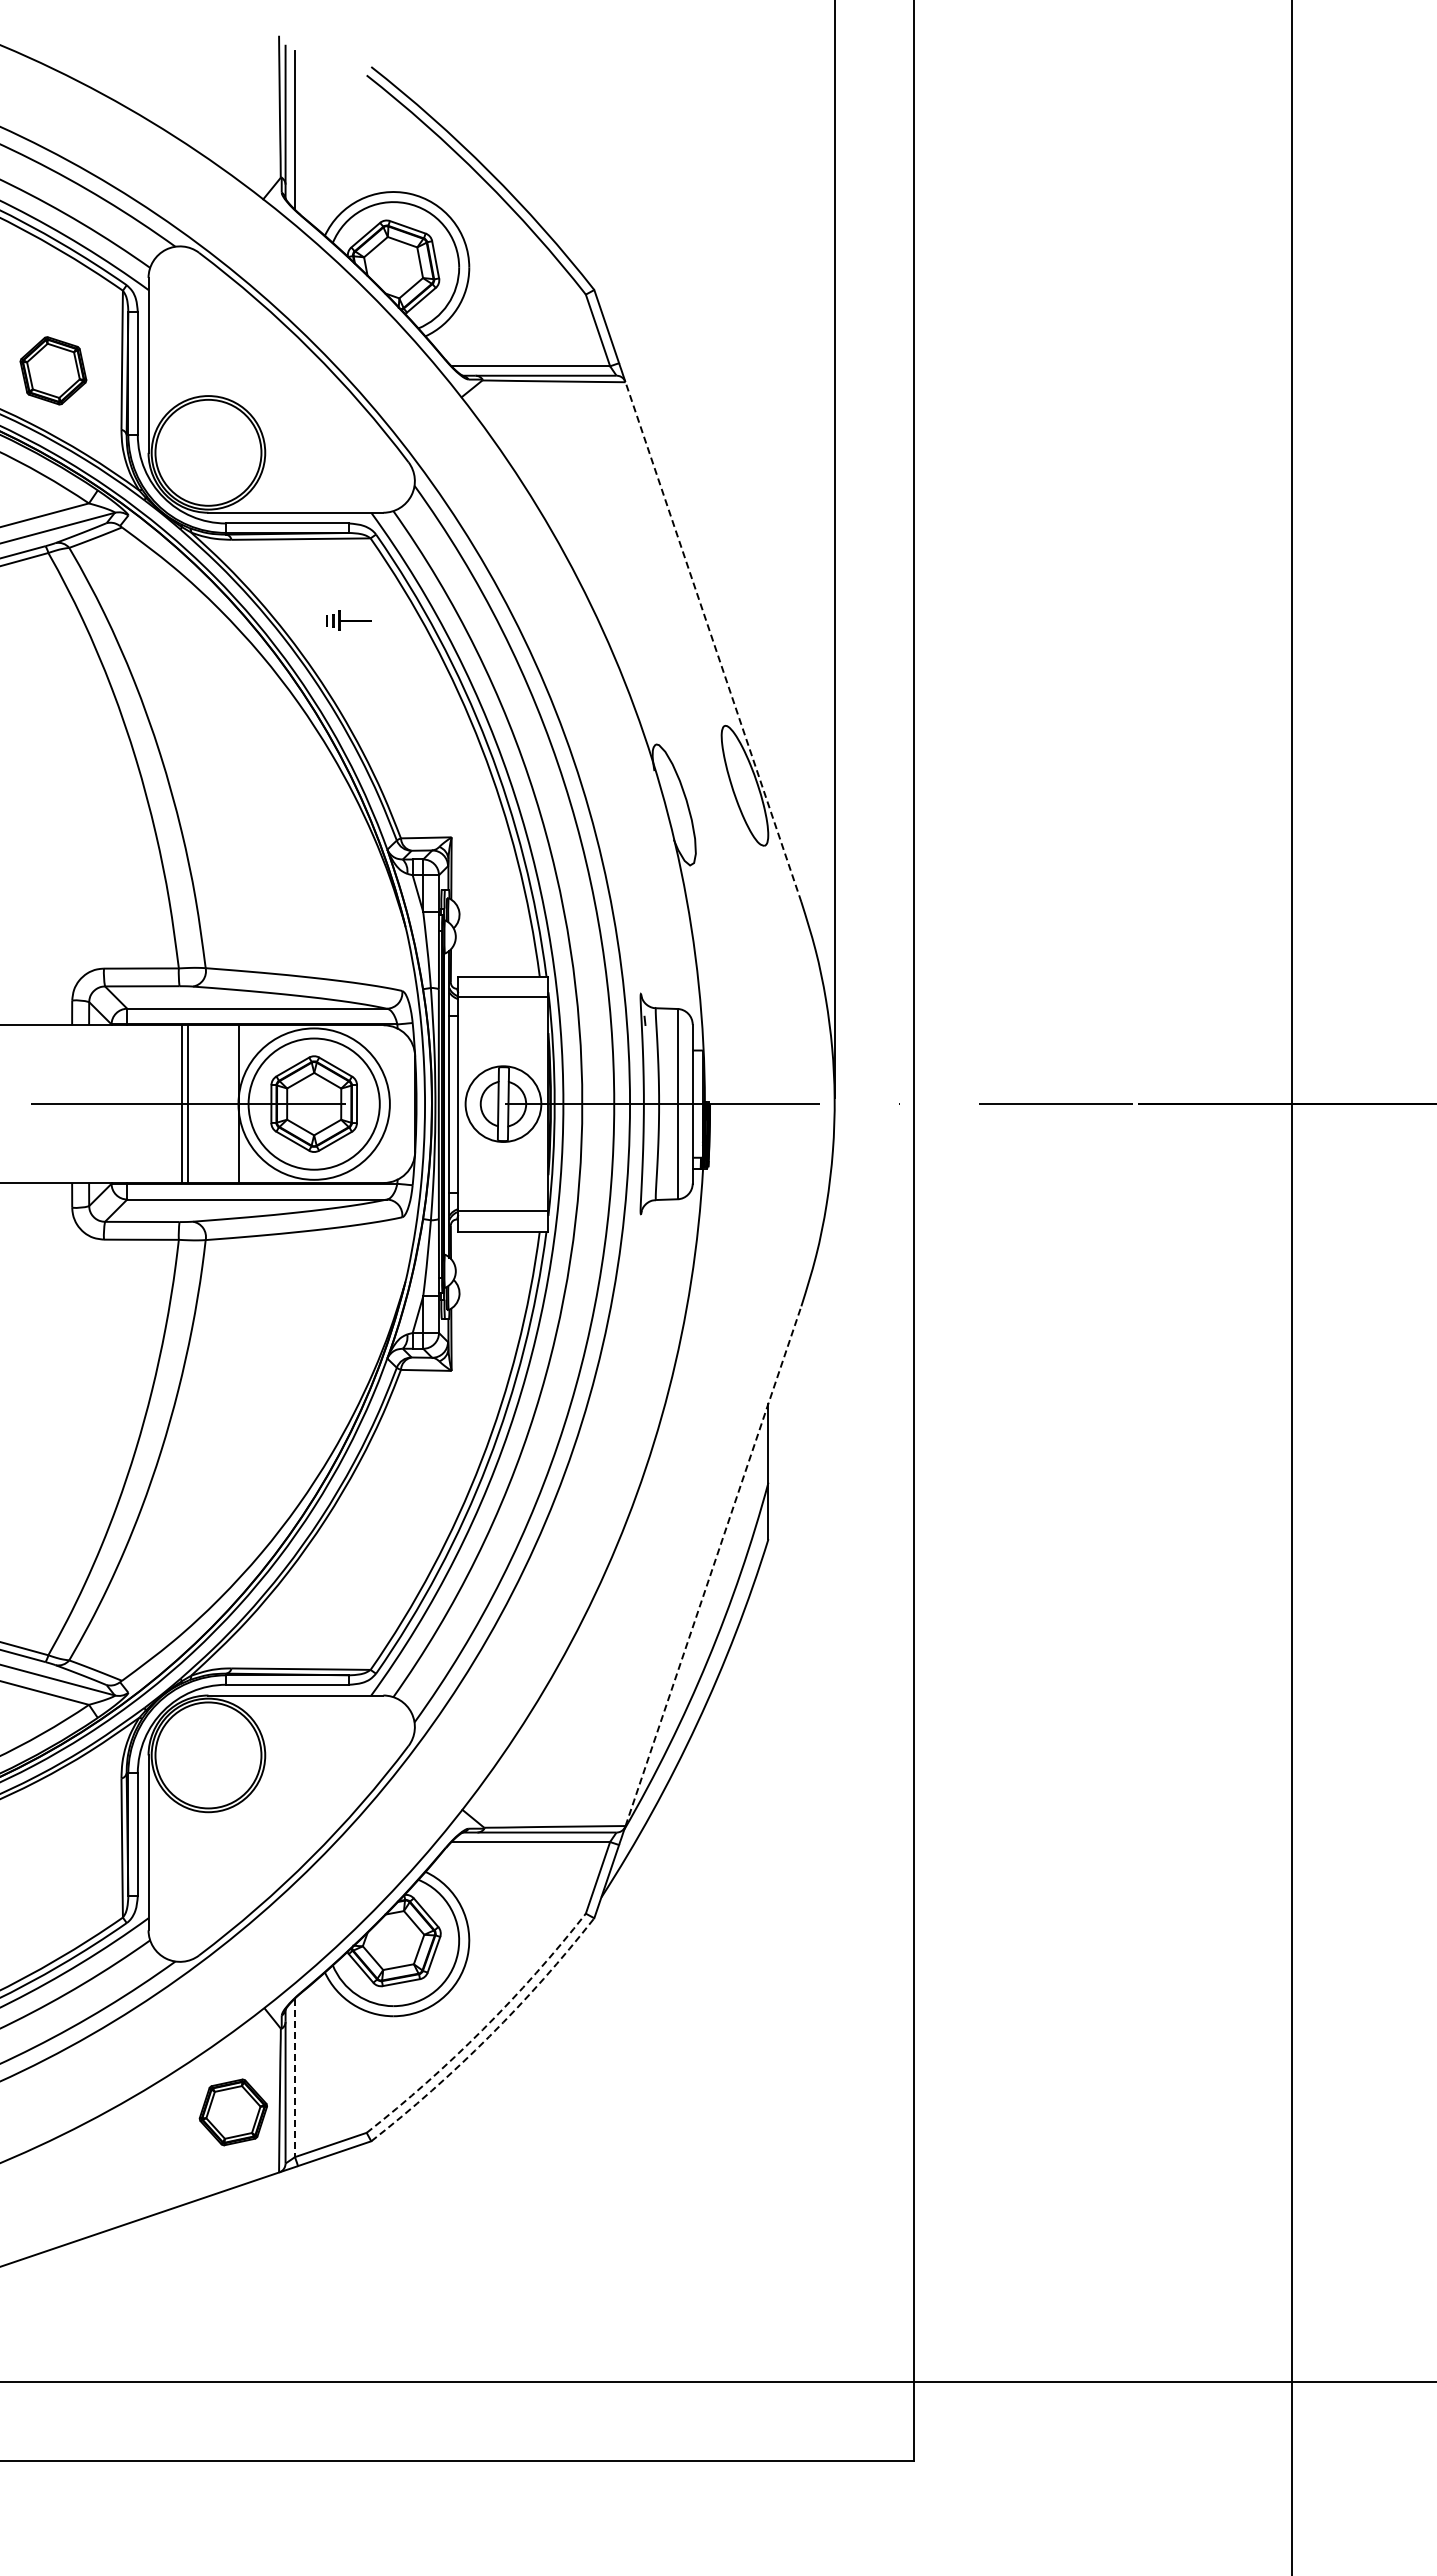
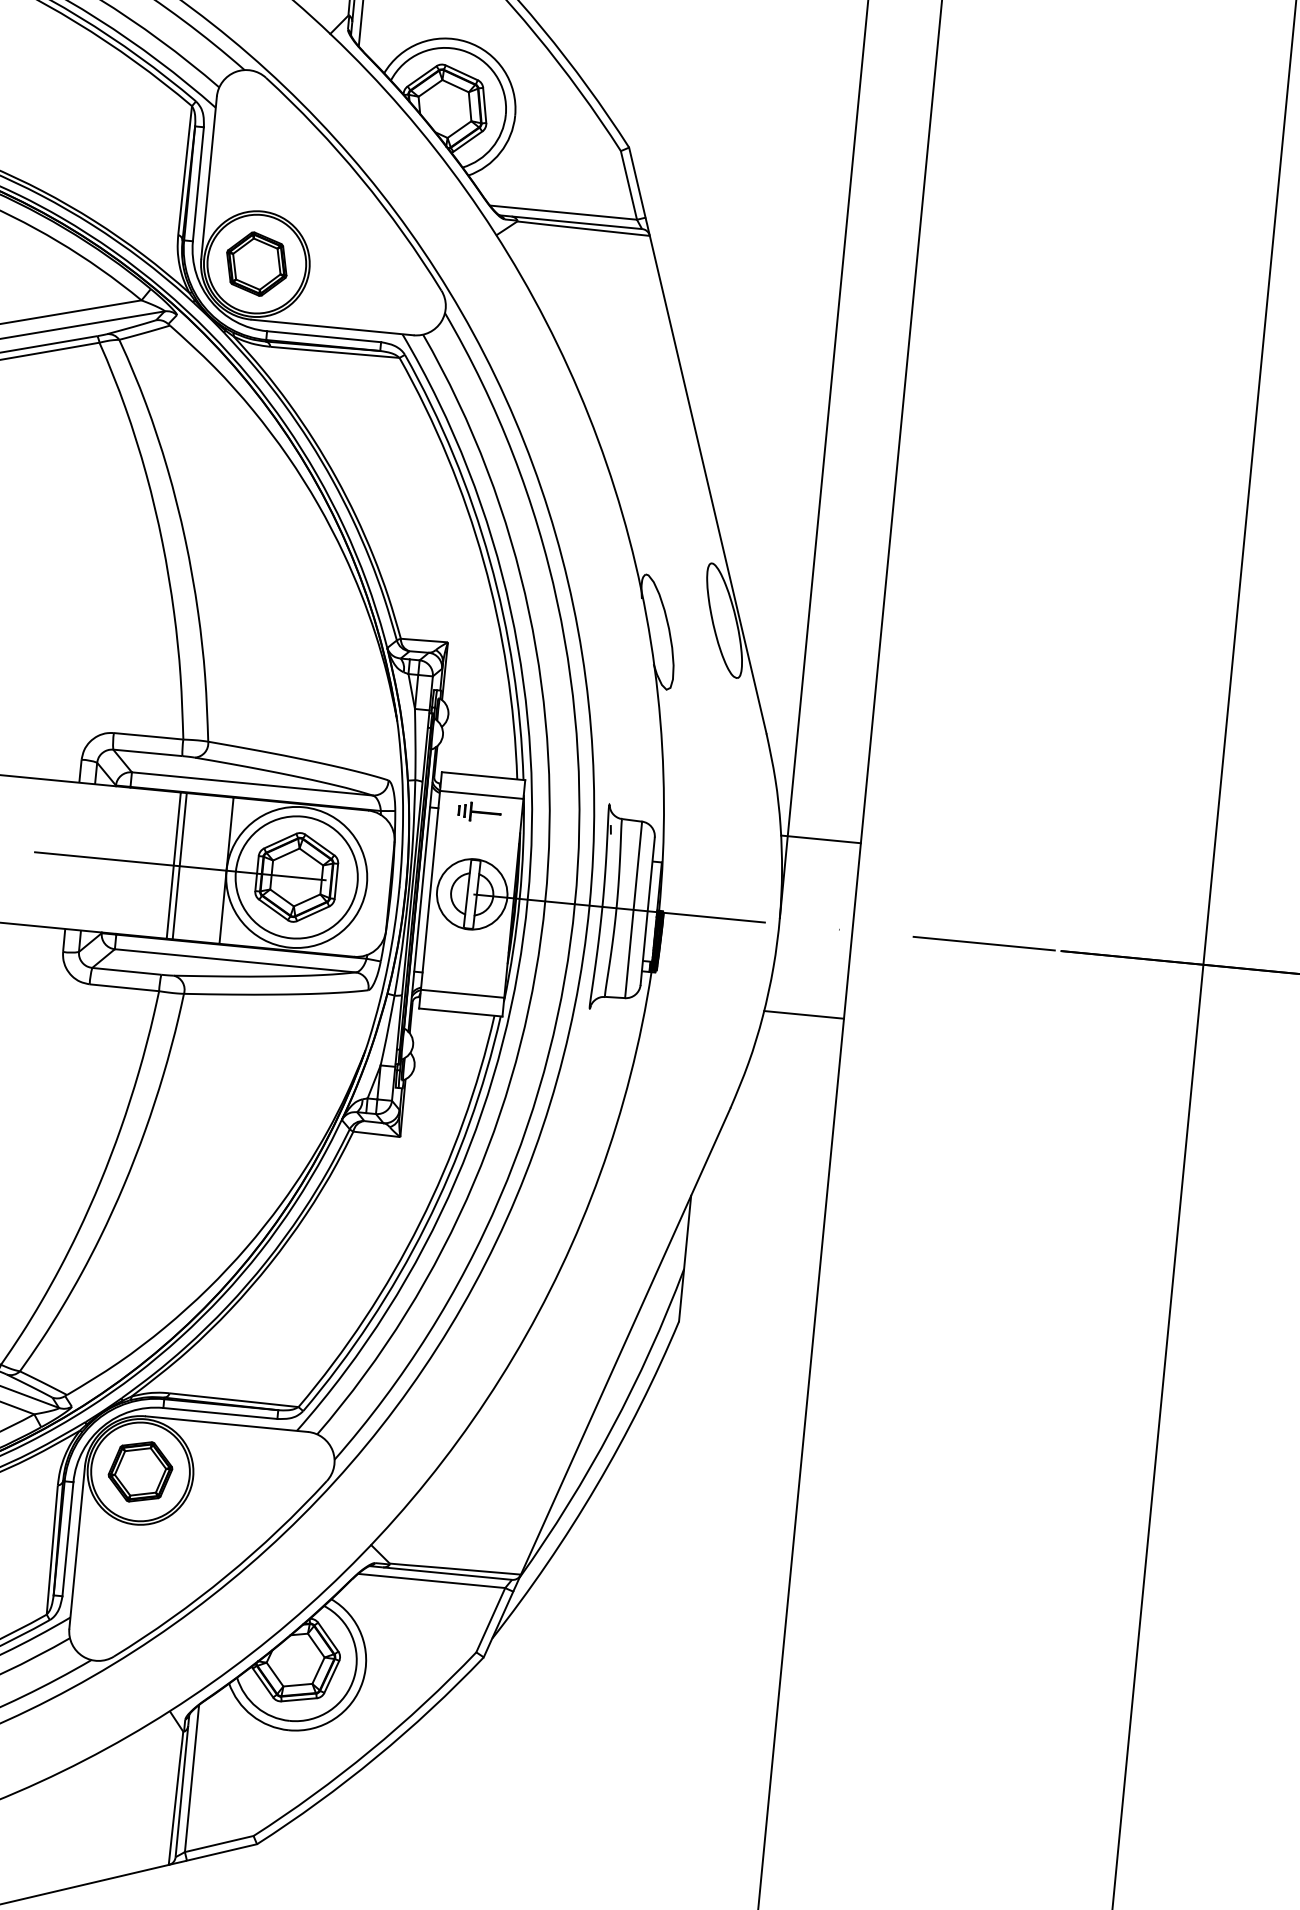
part: (53, 370) -> (256, 263), moved
part: (348, 620) -> (479, 812), moved
line: (713, 641) -> (708, 484), dashed -> solid
line: (870, 1009) -> (820, 839), added
line: (870, 1198) -> (804, 1014), added
line: (713, 1565) -> (625, 1340), dashed -> solid
arc: (482, 2029) -> (370, 1750), dashed -> solid
arc: (489, 2036) -> (376, 1757), dashed -> solid
line: (295, 2078) -> (192, 1779), dashed -> solid
part: (232, 2112) -> (139, 1471), moved

